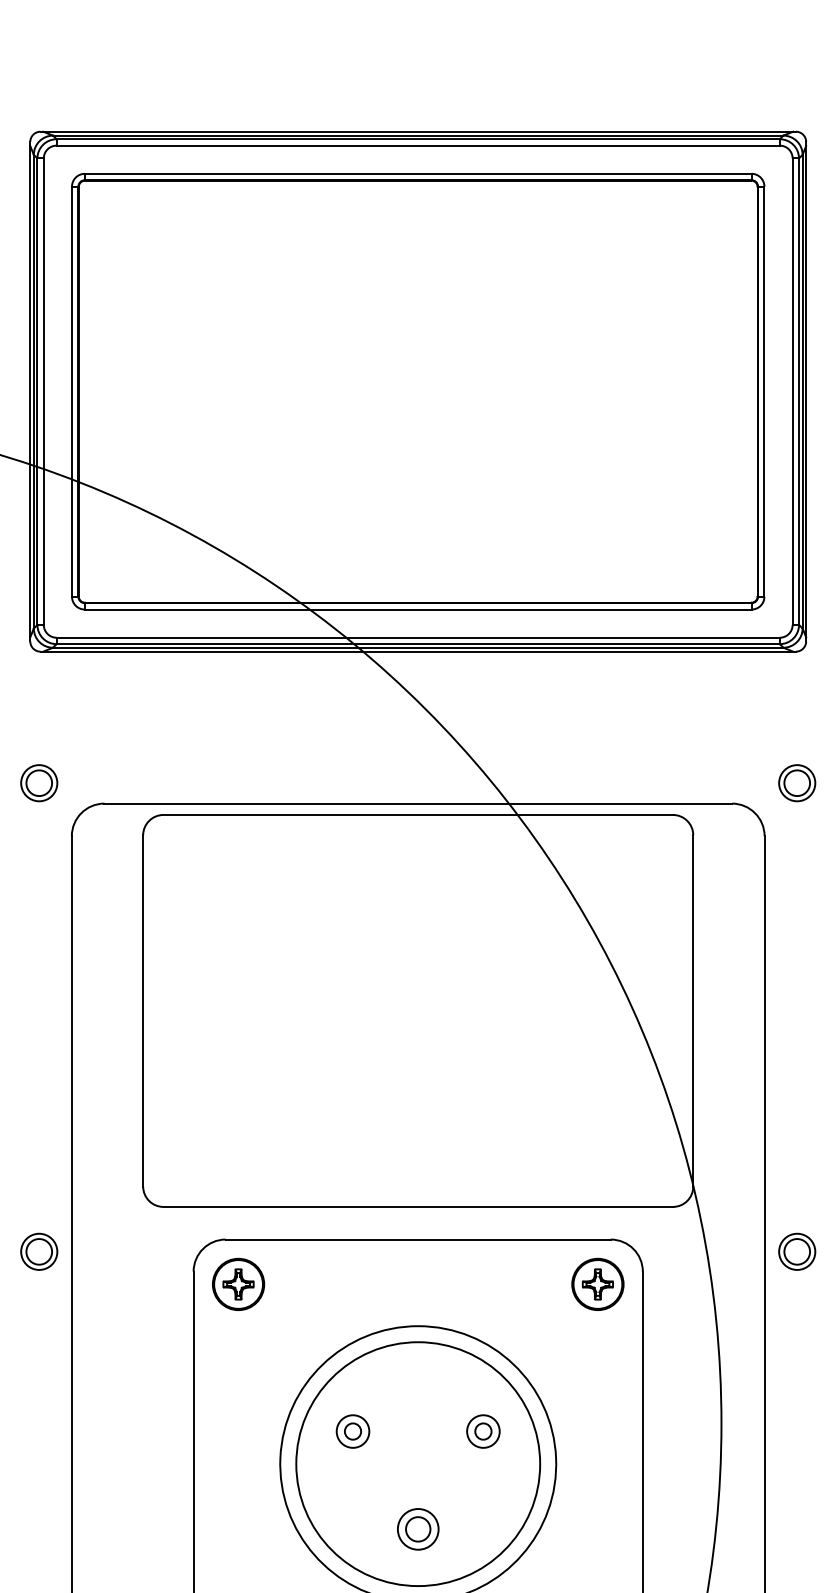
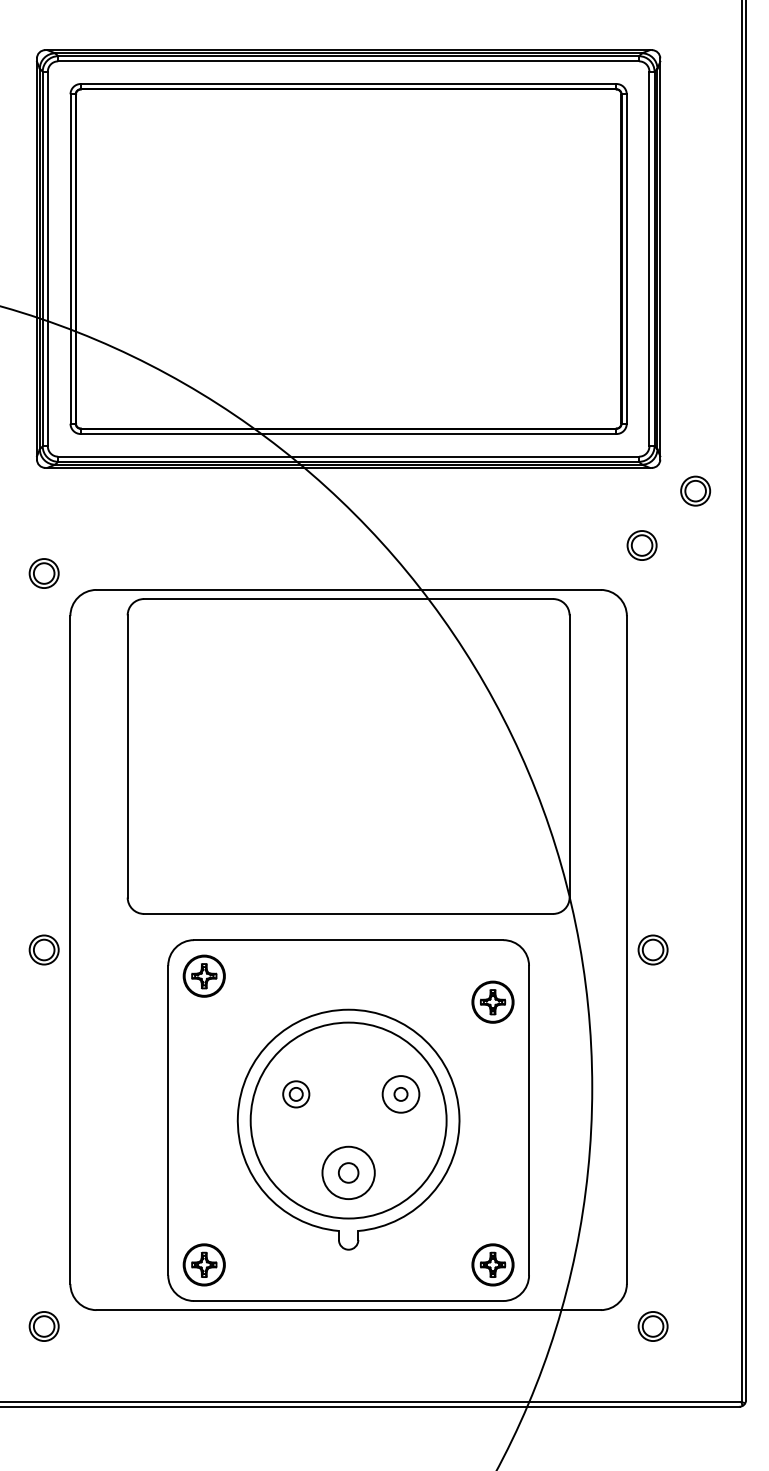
part: (796, 783) -> (641, 545), moved
part: (597, 1283) -> (492, 1001), moved
circle: (482, 1431) -> (400, 1094), size x1.4
circle: (418, 1528) -> (348, 1172), size x1.6

